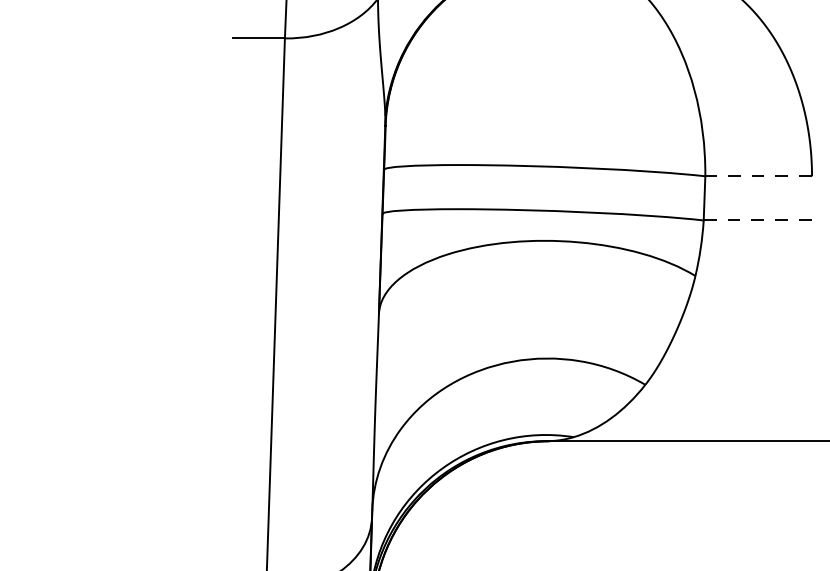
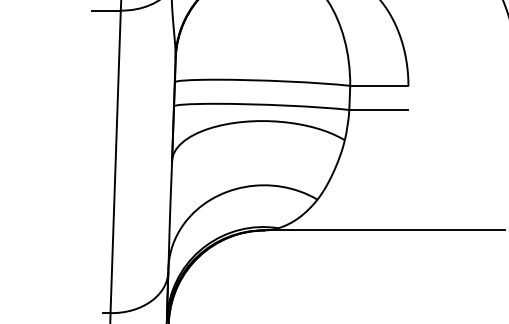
line: (757, 175) -> (378, 85), dashed -> solid
line: (757, 219) -> (378, 109), dashed -> solid

